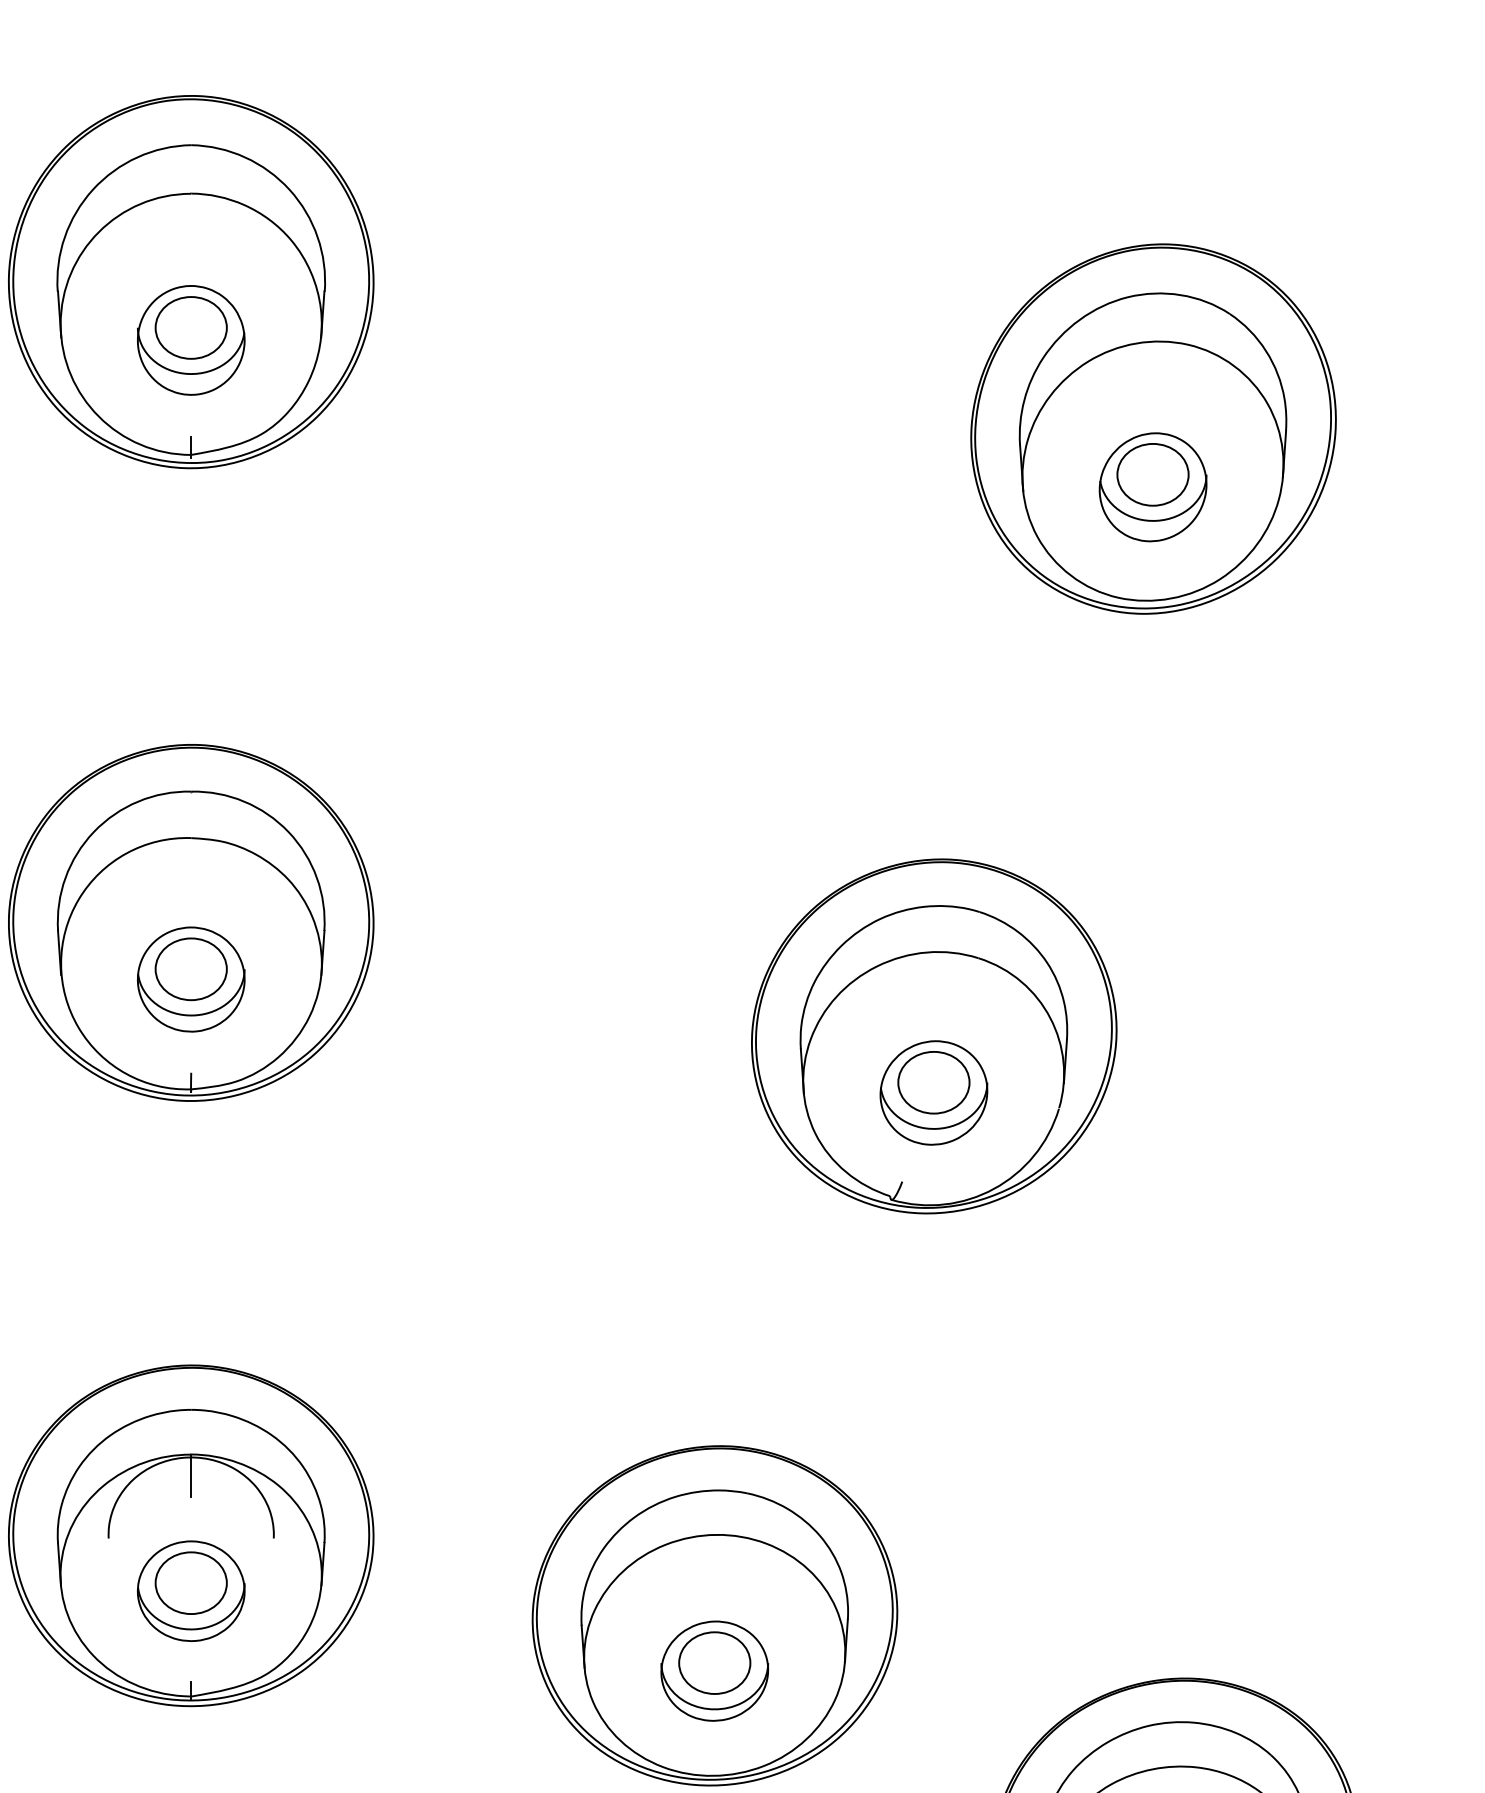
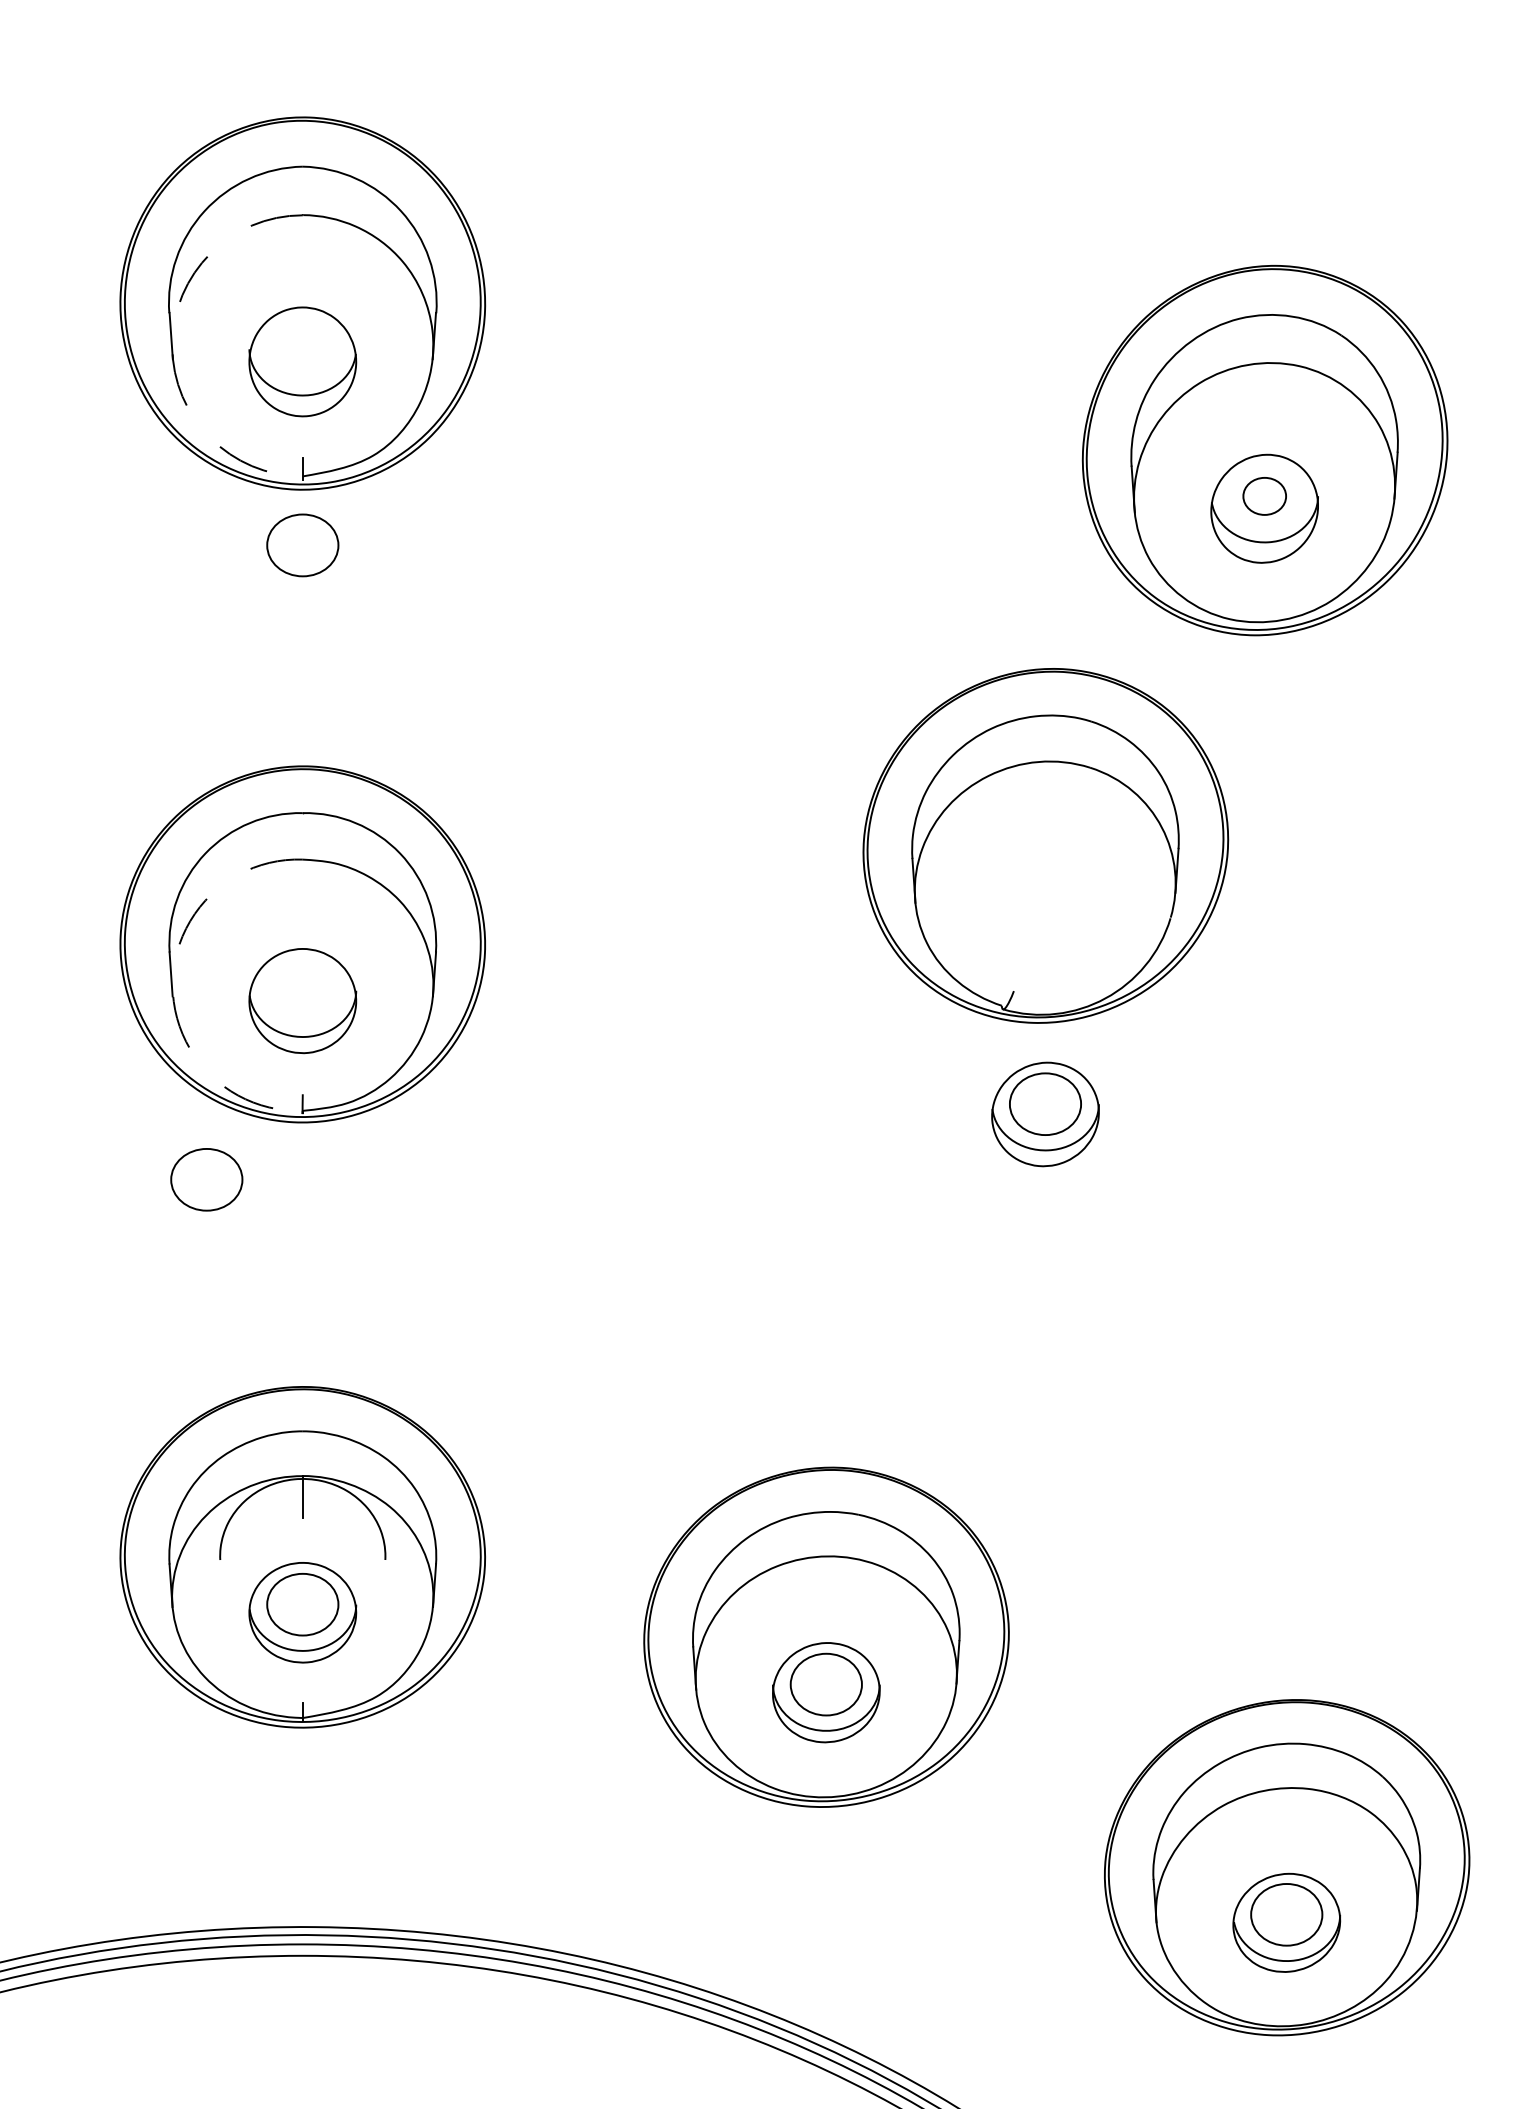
arc: (60, 324) -> (172, 345), solid -> dashed
part: (190, 328) -> (302, 545), moved
part: (1152, 475) -> (1264, 496), size x0.6
arc: (60, 964) -> (172, 985), solid -> dashed
part: (190, 969) -> (206, 1179), moved
part: (933, 1036) -> (1045, 845), moved

